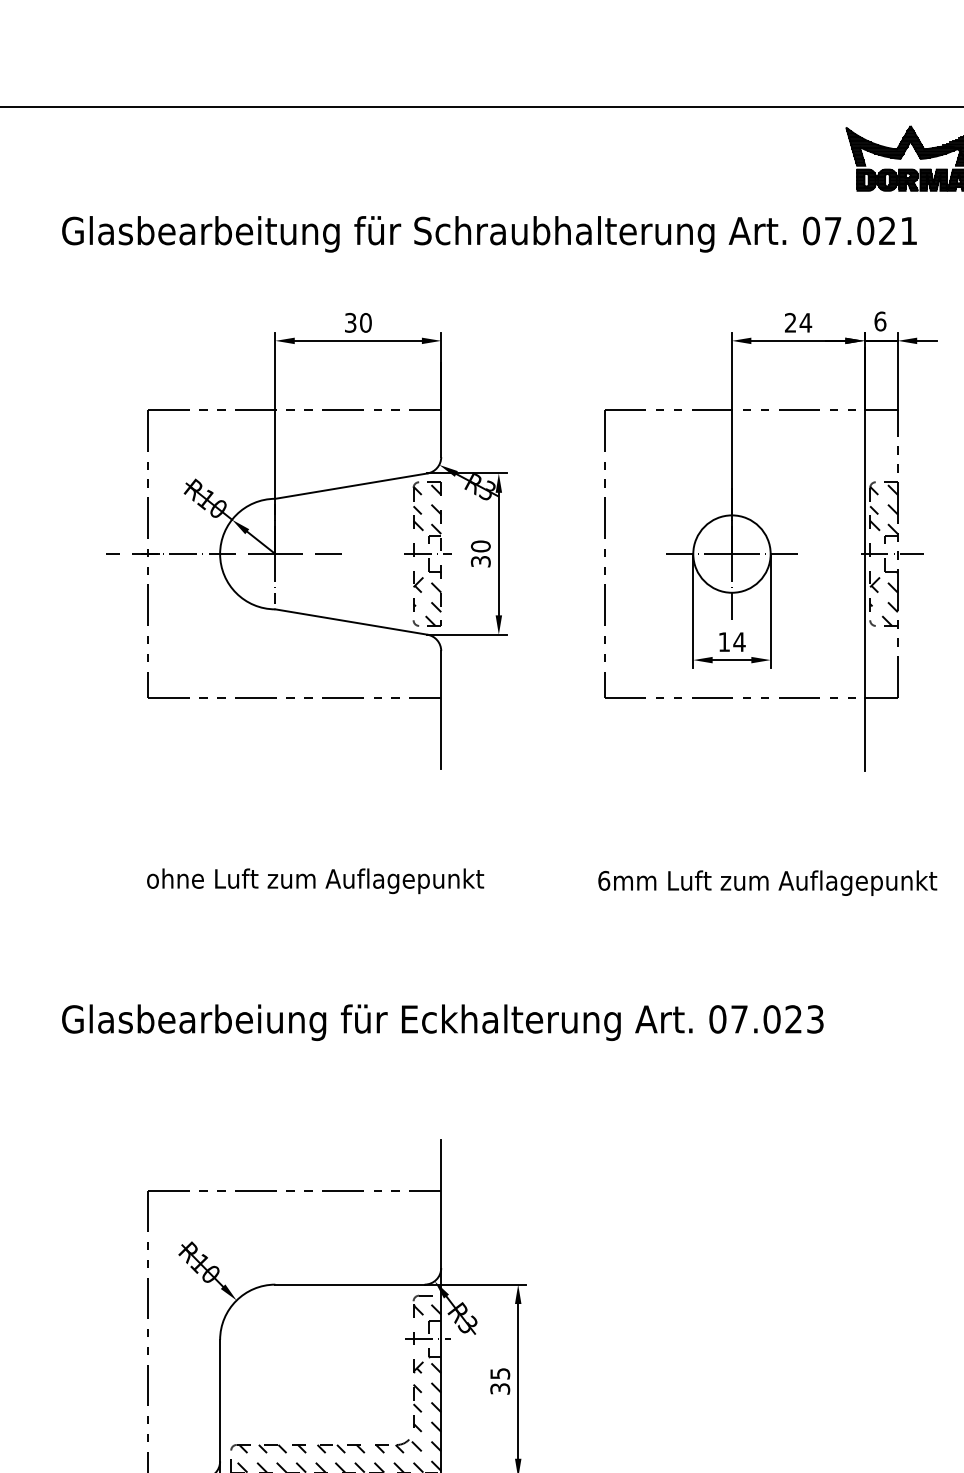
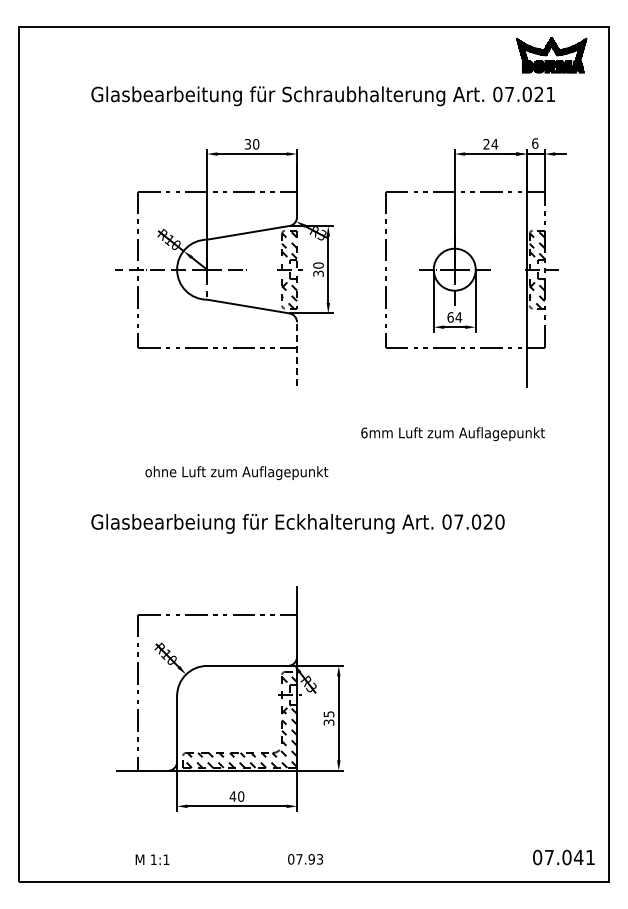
text: (724, 642) -> (450, 317), 14 -> 64
line: (442, 710) -> (297, 354), solid -> dashed
text: (314, 880) -> (236, 472), moved
text: (766, 883) -> (452, 434), moved
text: (814, 1018) -> (499, 521), 07.023 -> 07.020

